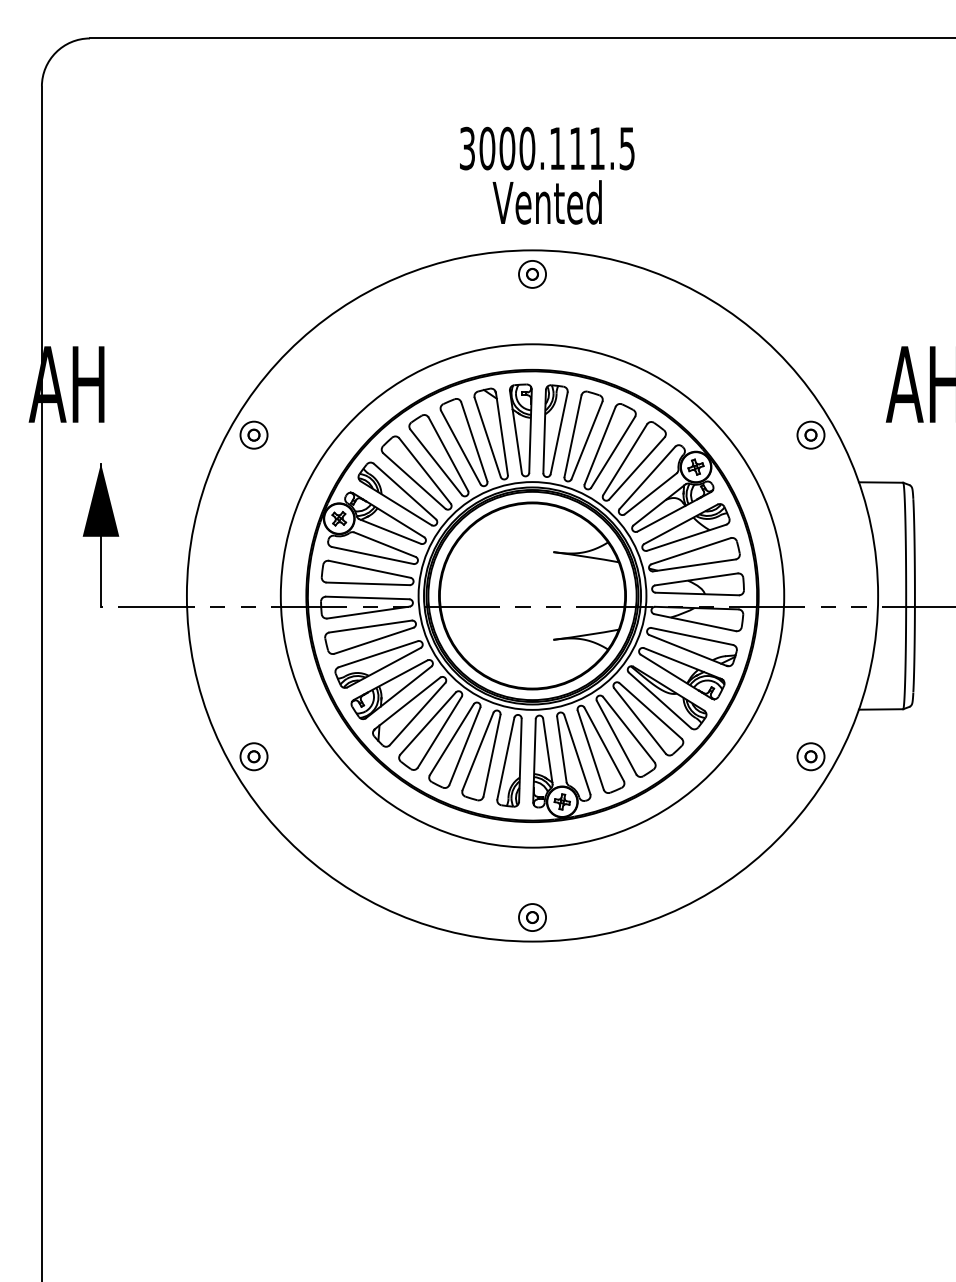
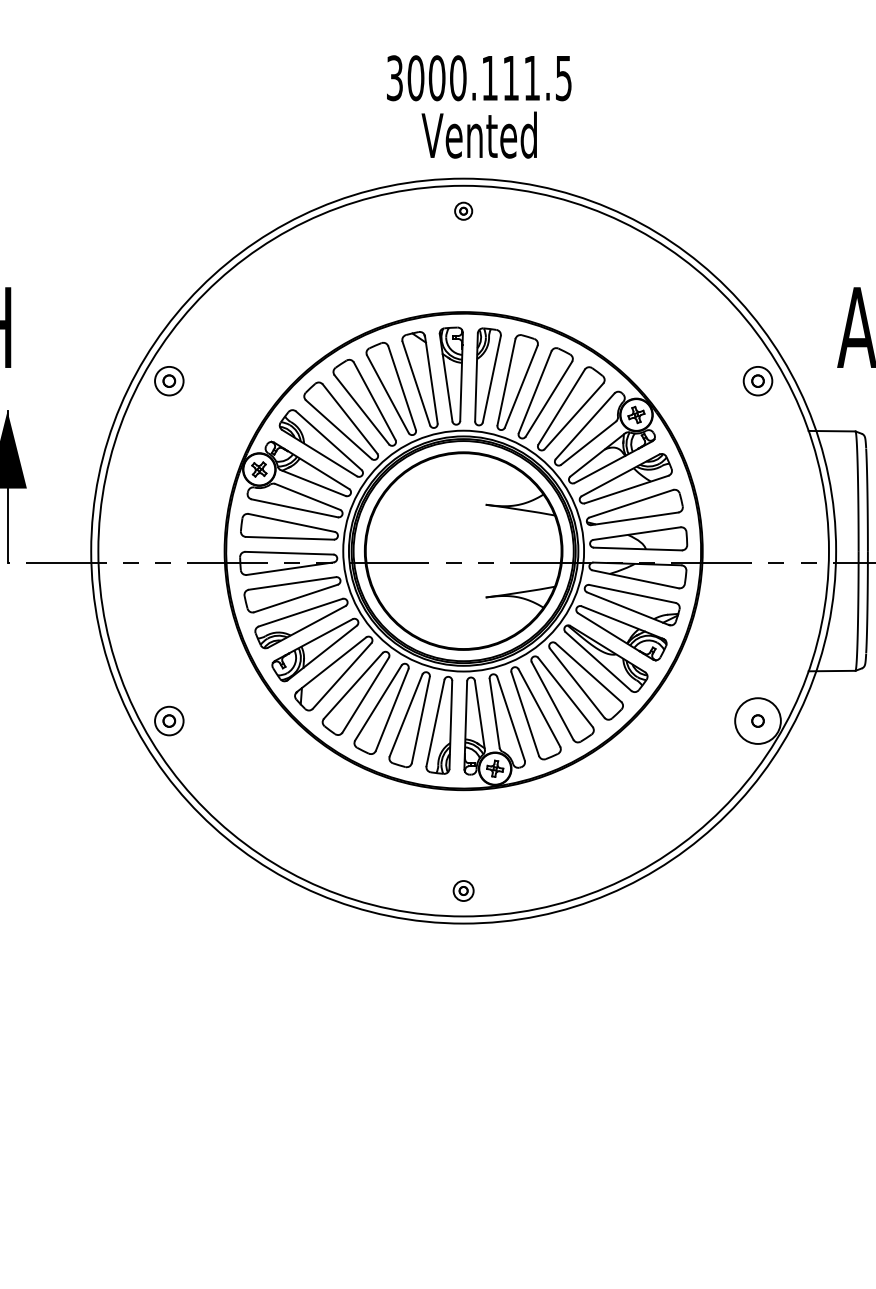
part: (532, 274) -> (463, 211), size x0.6
circle: (532, 595) -> (463, 550), size x1.4
circle: (810, 756) -> (757, 720), size x1.6
part: (532, 917) -> (463, 890), size x0.7

